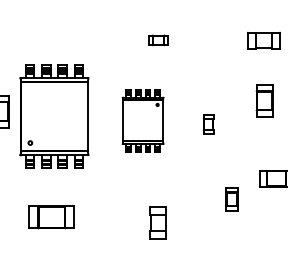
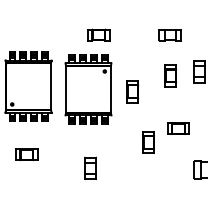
part: (157, 39) -> (98, 34), size x1.67
part: (143, 120) -> (88, 89), size x1.67
part: (208, 123) -> (132, 91), size x1.67
part: (231, 199) -> (148, 142), size x1.43
part: (51, 217) -> (26, 154), size x0.71
part: (157, 222) -> (90, 168), moved

